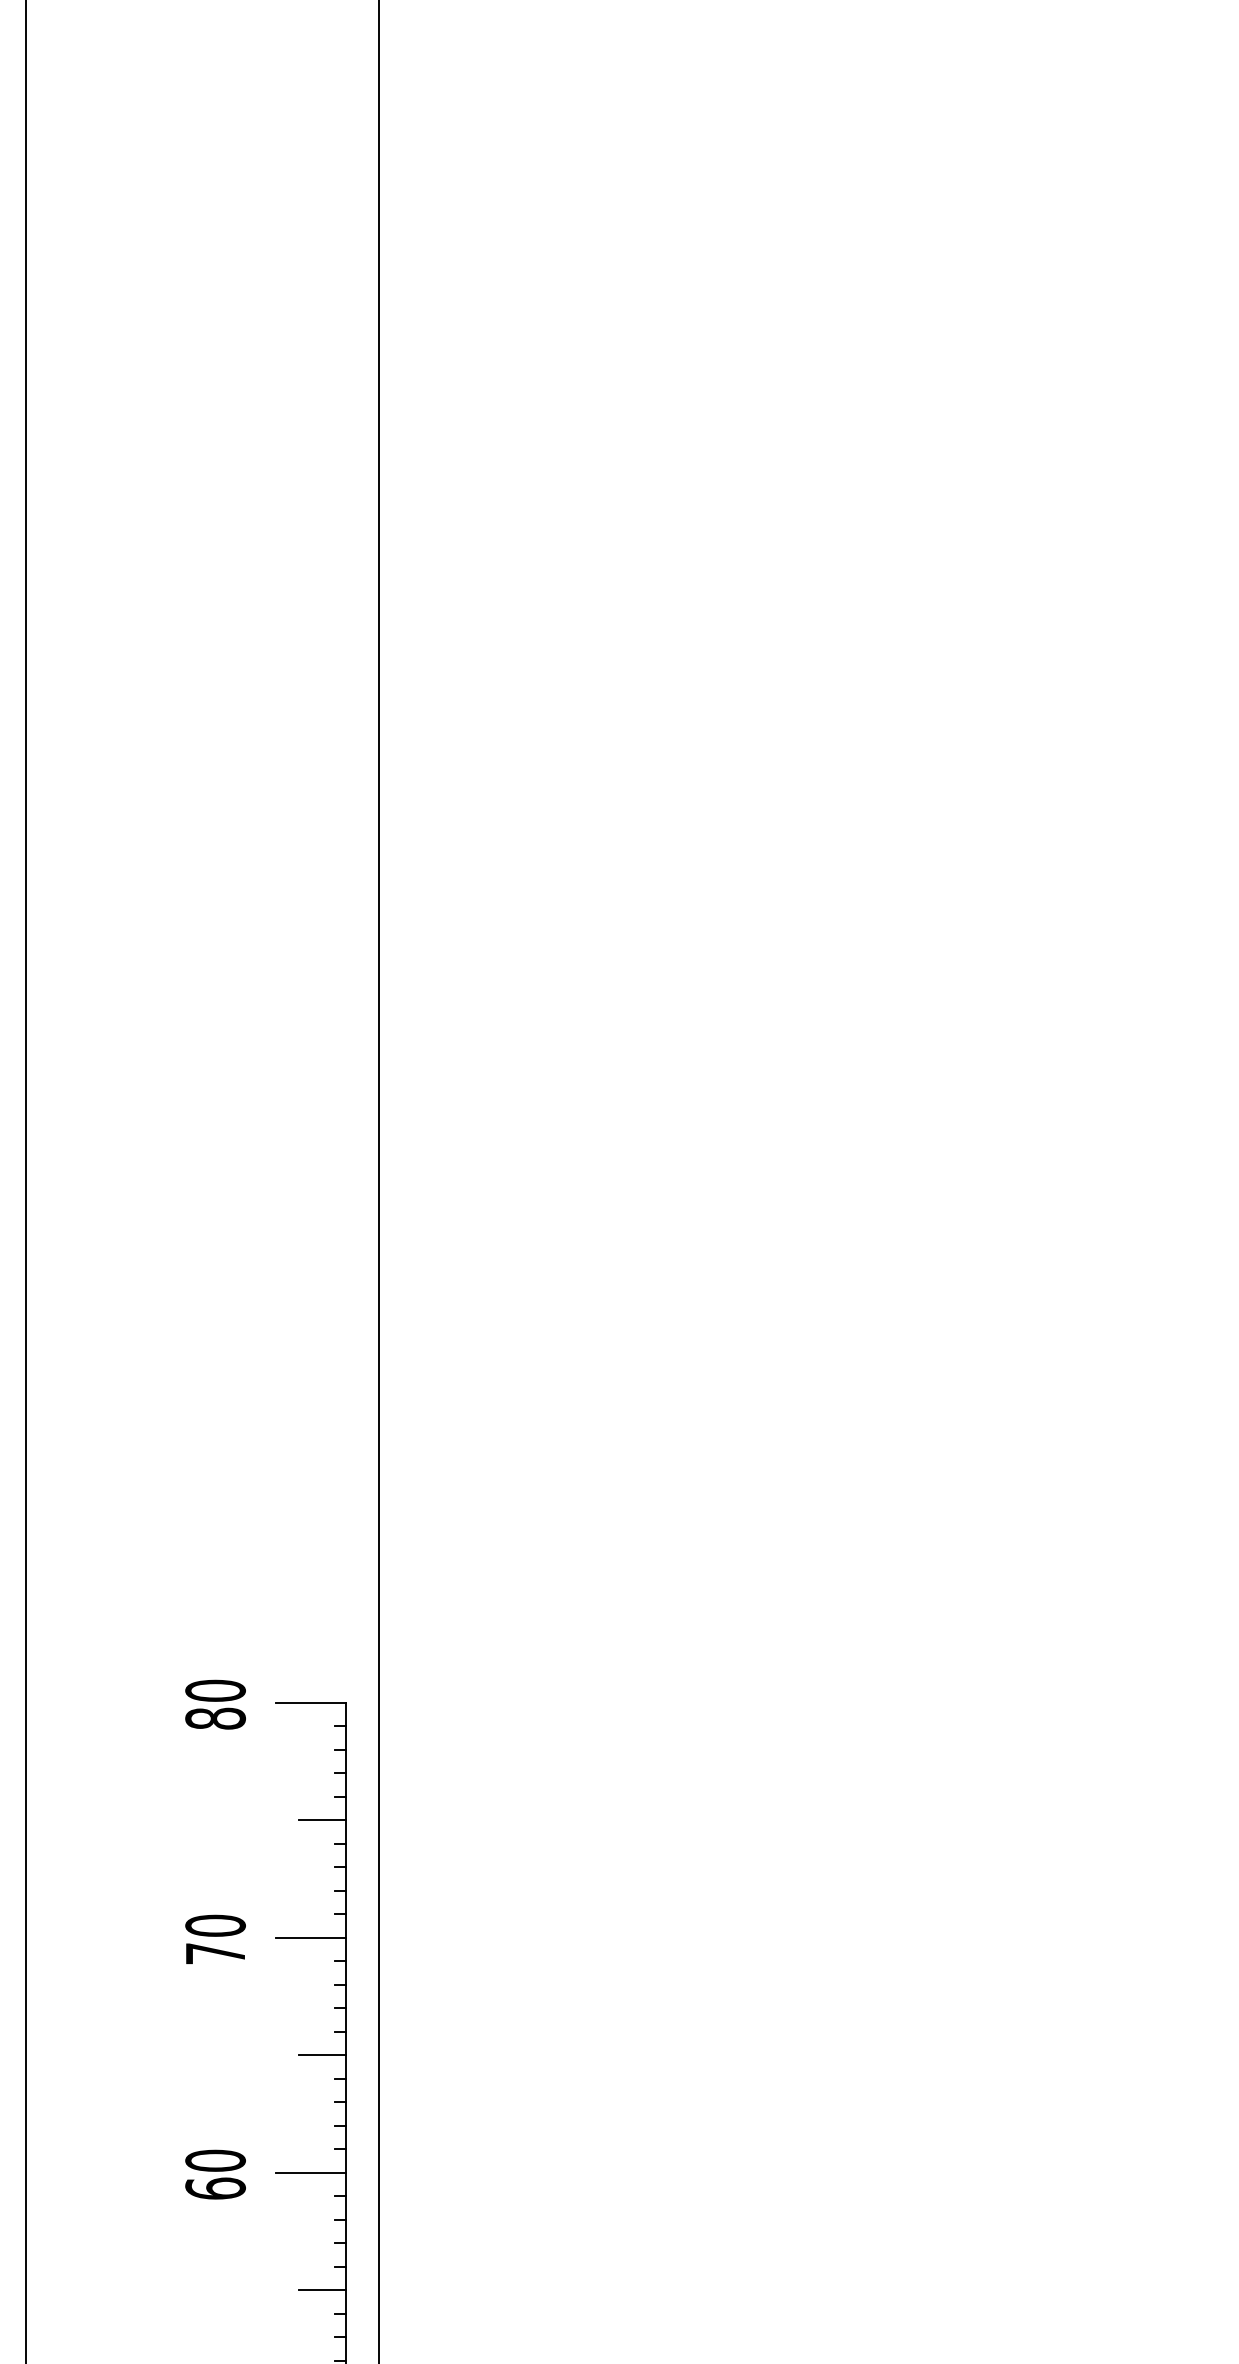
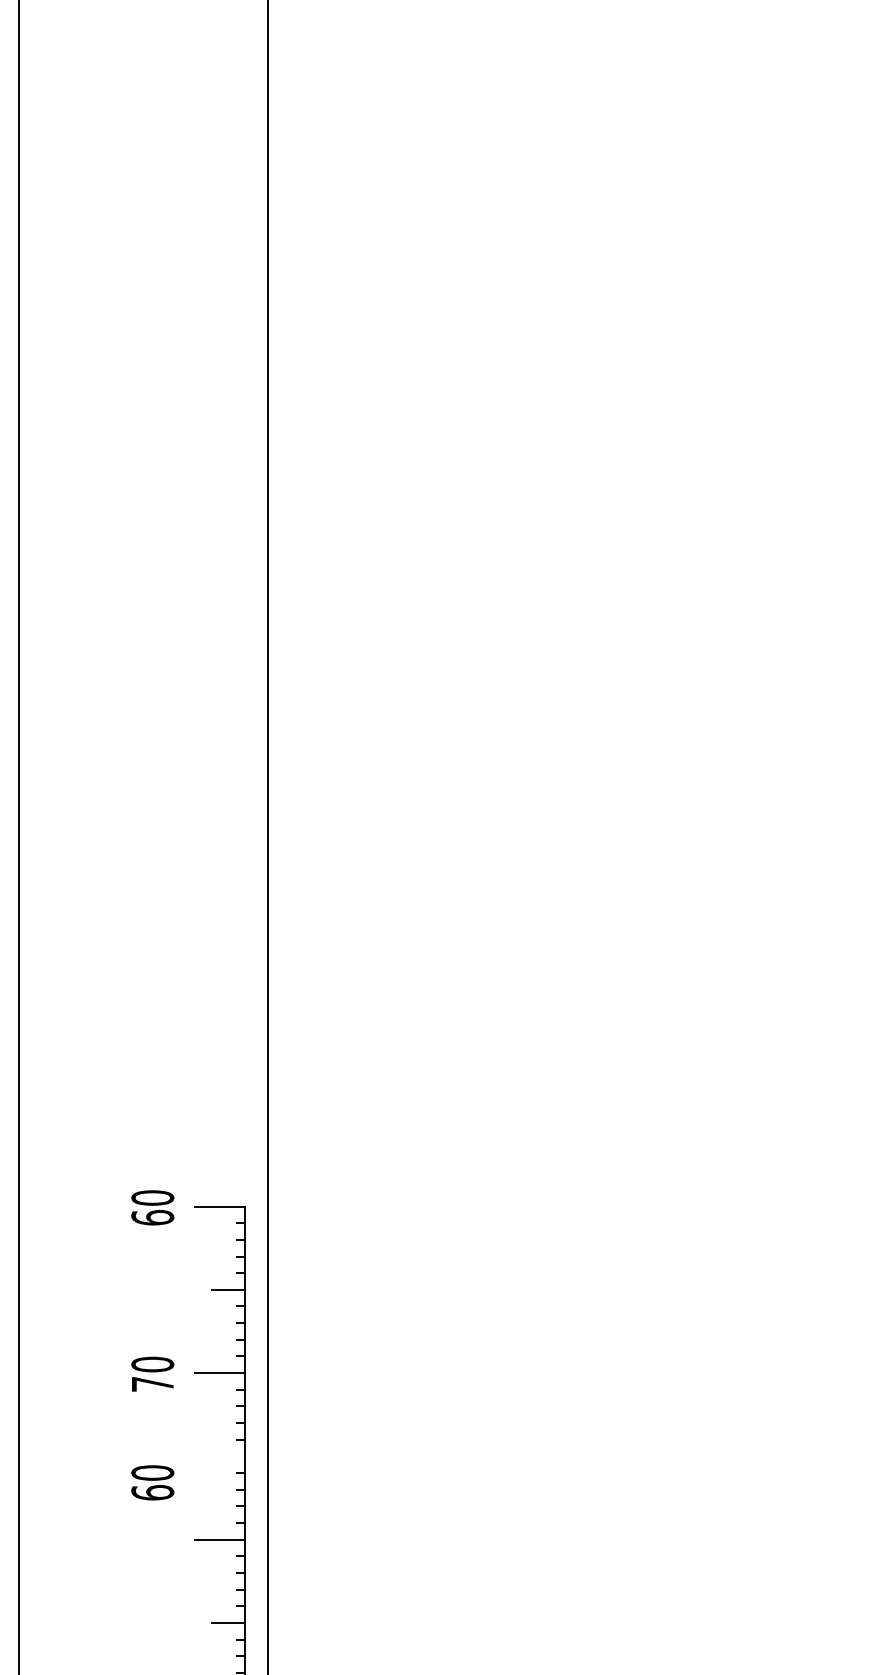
text: (215, 1718) -> (152, 1217), 80 -> 60
line: (322, 2055) -> (228, 1456), removed
text: (215, 2174) -> (152, 1482), moved

